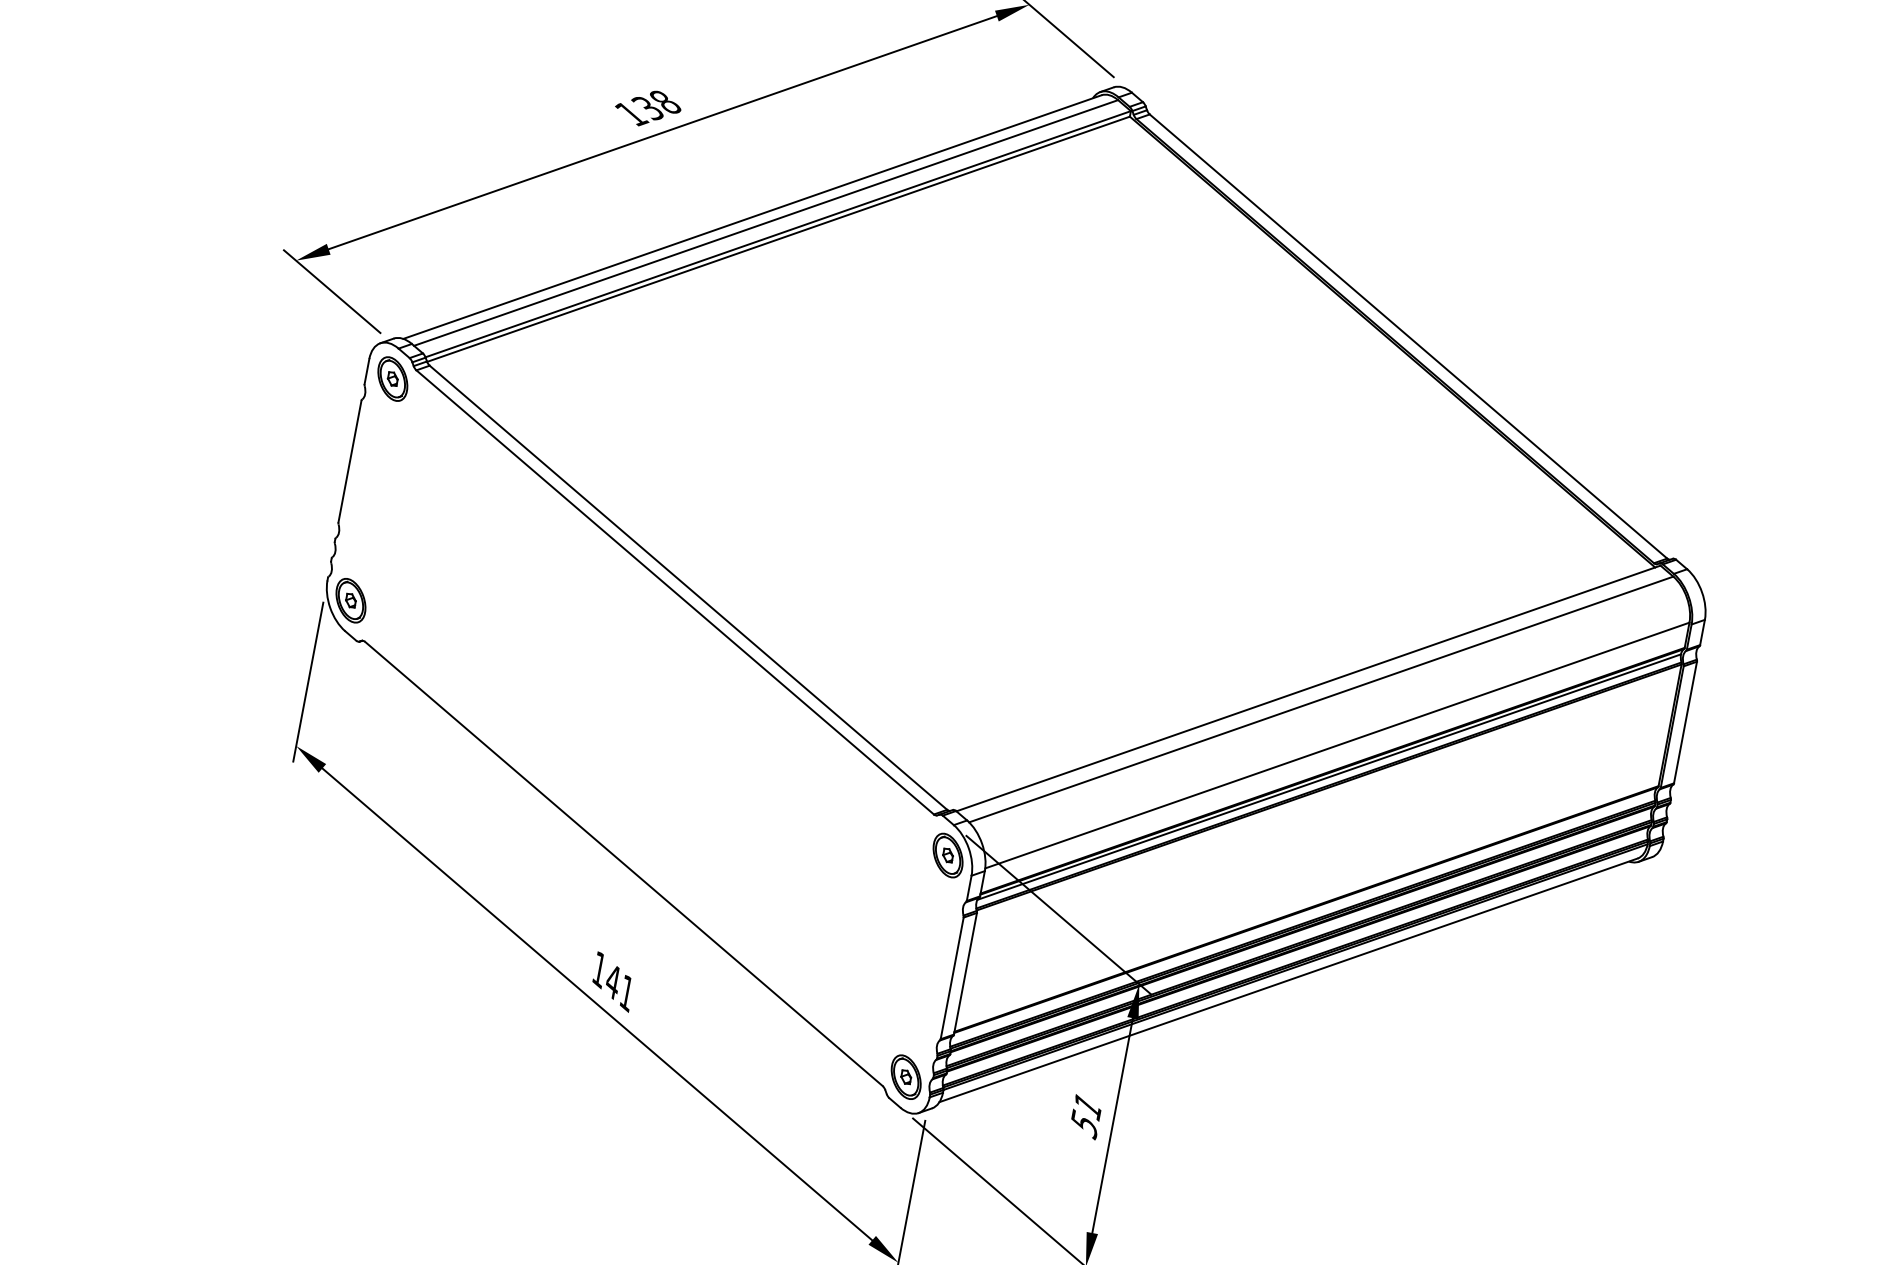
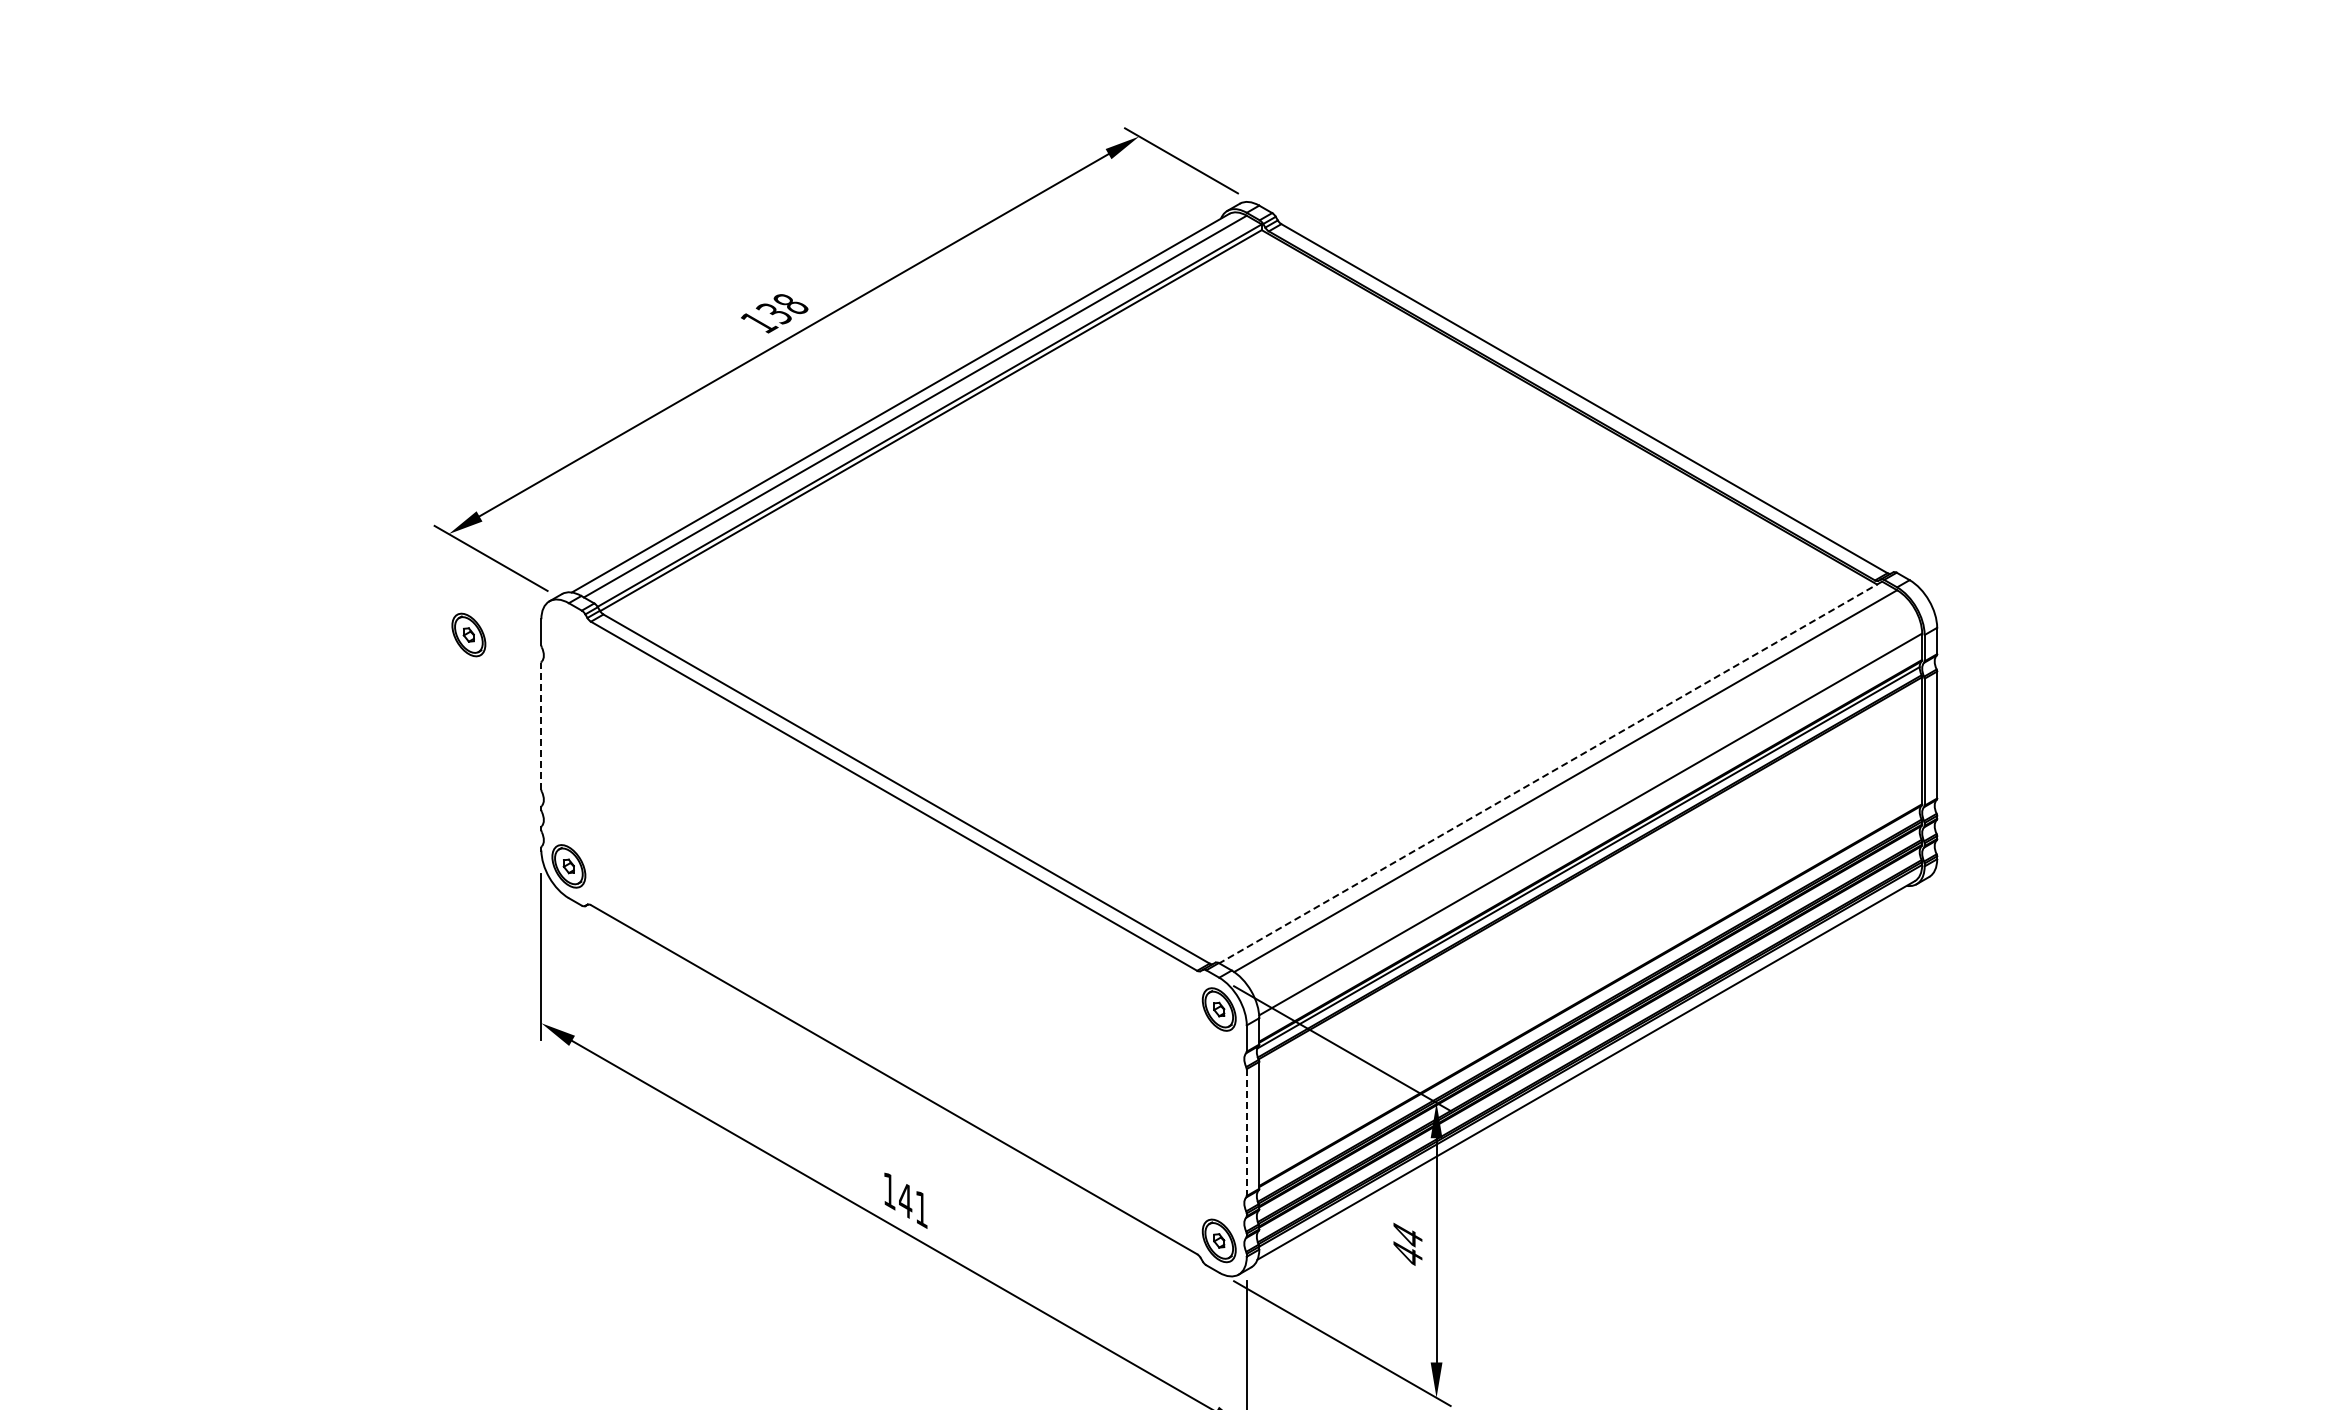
part: (392, 378) -> (468, 634), moved
line: (350, 460) -> (541, 725), solid -> dashed
line: (1308, 688) -> (1550, 772), solid -> dashed
line: (951, 979) -> (1246, 1133), solid -> dashed
text: (1085, 1115) -> (1407, 1245), 51 -> 44

